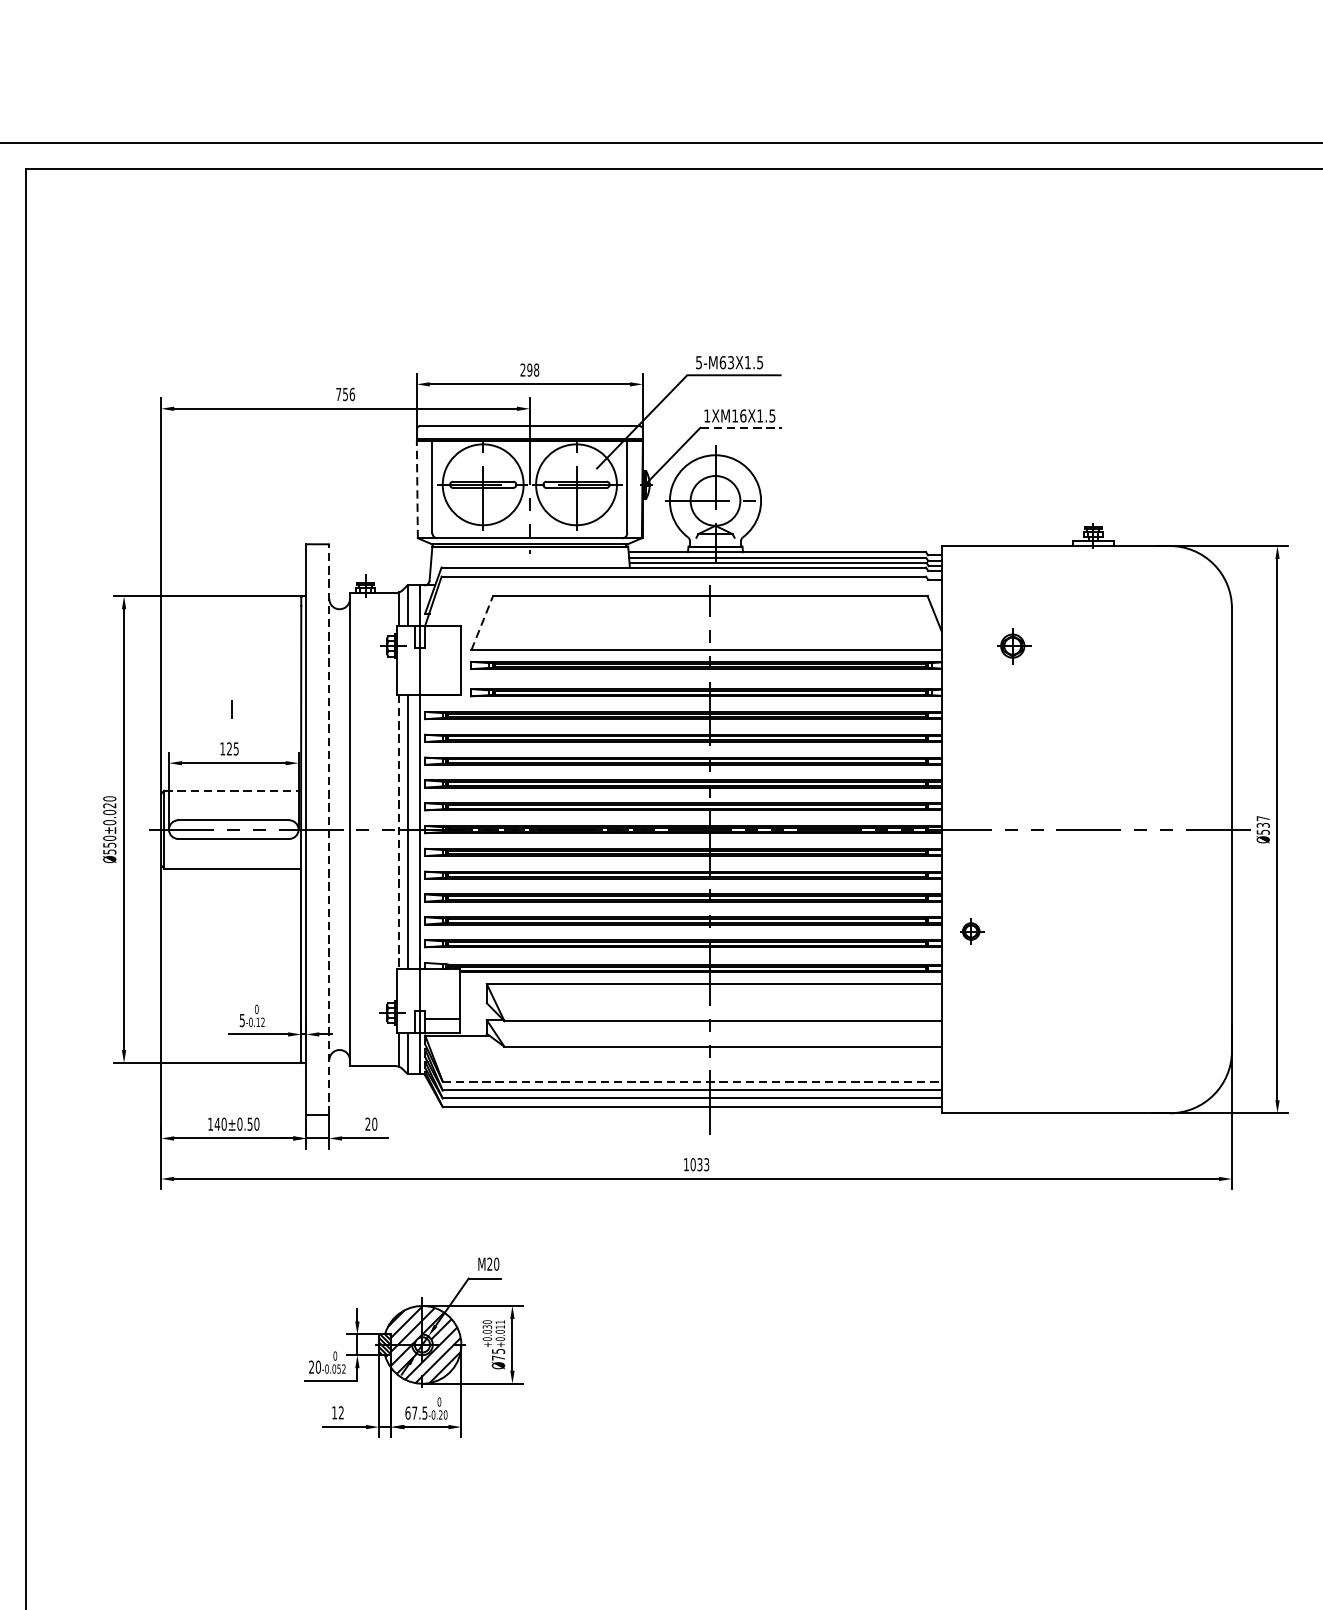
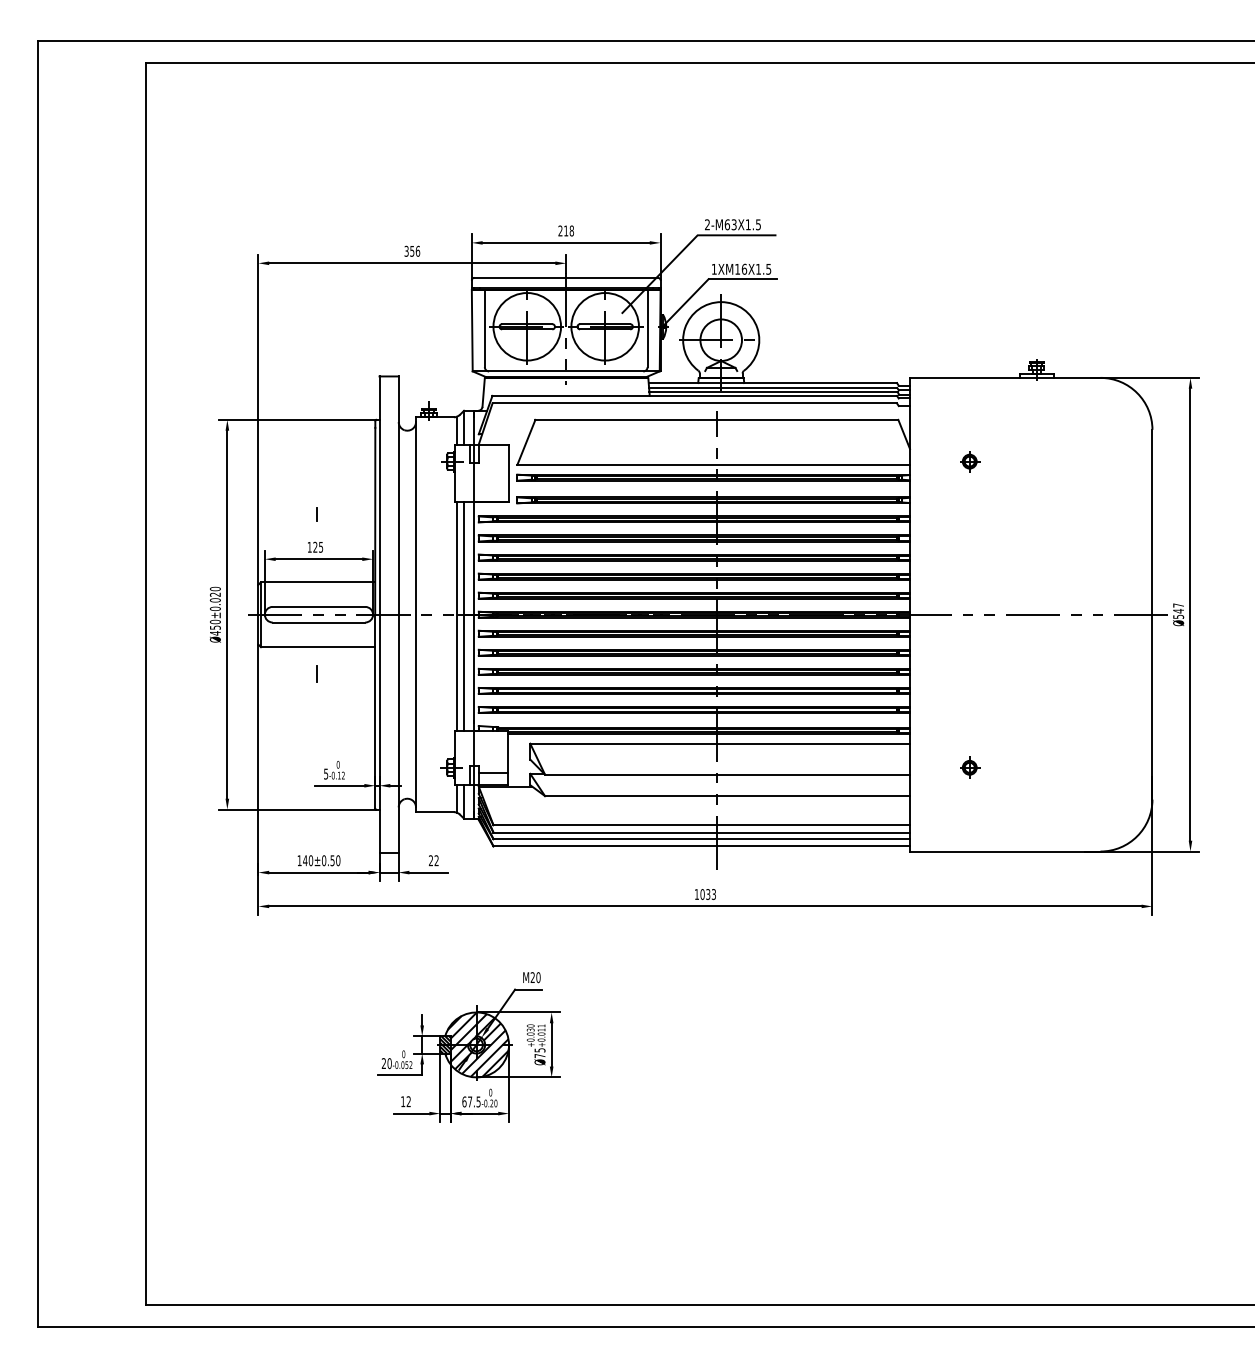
text: (699, 362) -> (707, 224), 5-M63X1.5 -> 2-M63X1.5
text: (530, 369) -> (566, 230), 298 -> 218
text: (338, 393) -> (406, 250), 756 -> 356
line: (742, 428) -> (743, 279), dashed -> solid
line: (417, 489) -> (472, 330), dashed -> solid
line: (482, 622) -> (526, 441), dashed -> solid
part: (1014, 646) -> (970, 461), size x0.71
line: (233, 791) -> (318, 582), dashed -> solid
text: (1263, 825) -> (1178, 611), Ø537 -> Ø547
line: (329, 829) -> (398, 614), dashed -> solid
line: (399, 832) -> (457, 617), dashed -> solid
text: (109, 852) -> (215, 633), Ø550 -> Ø450
line: (230, 900) -> (316, 673), added
part: (972, 931) -> (970, 767), moved
line: (693, 1082) -> (702, 825), dashed -> solid
text: (374, 1123) -> (436, 860), 20 -> 22

